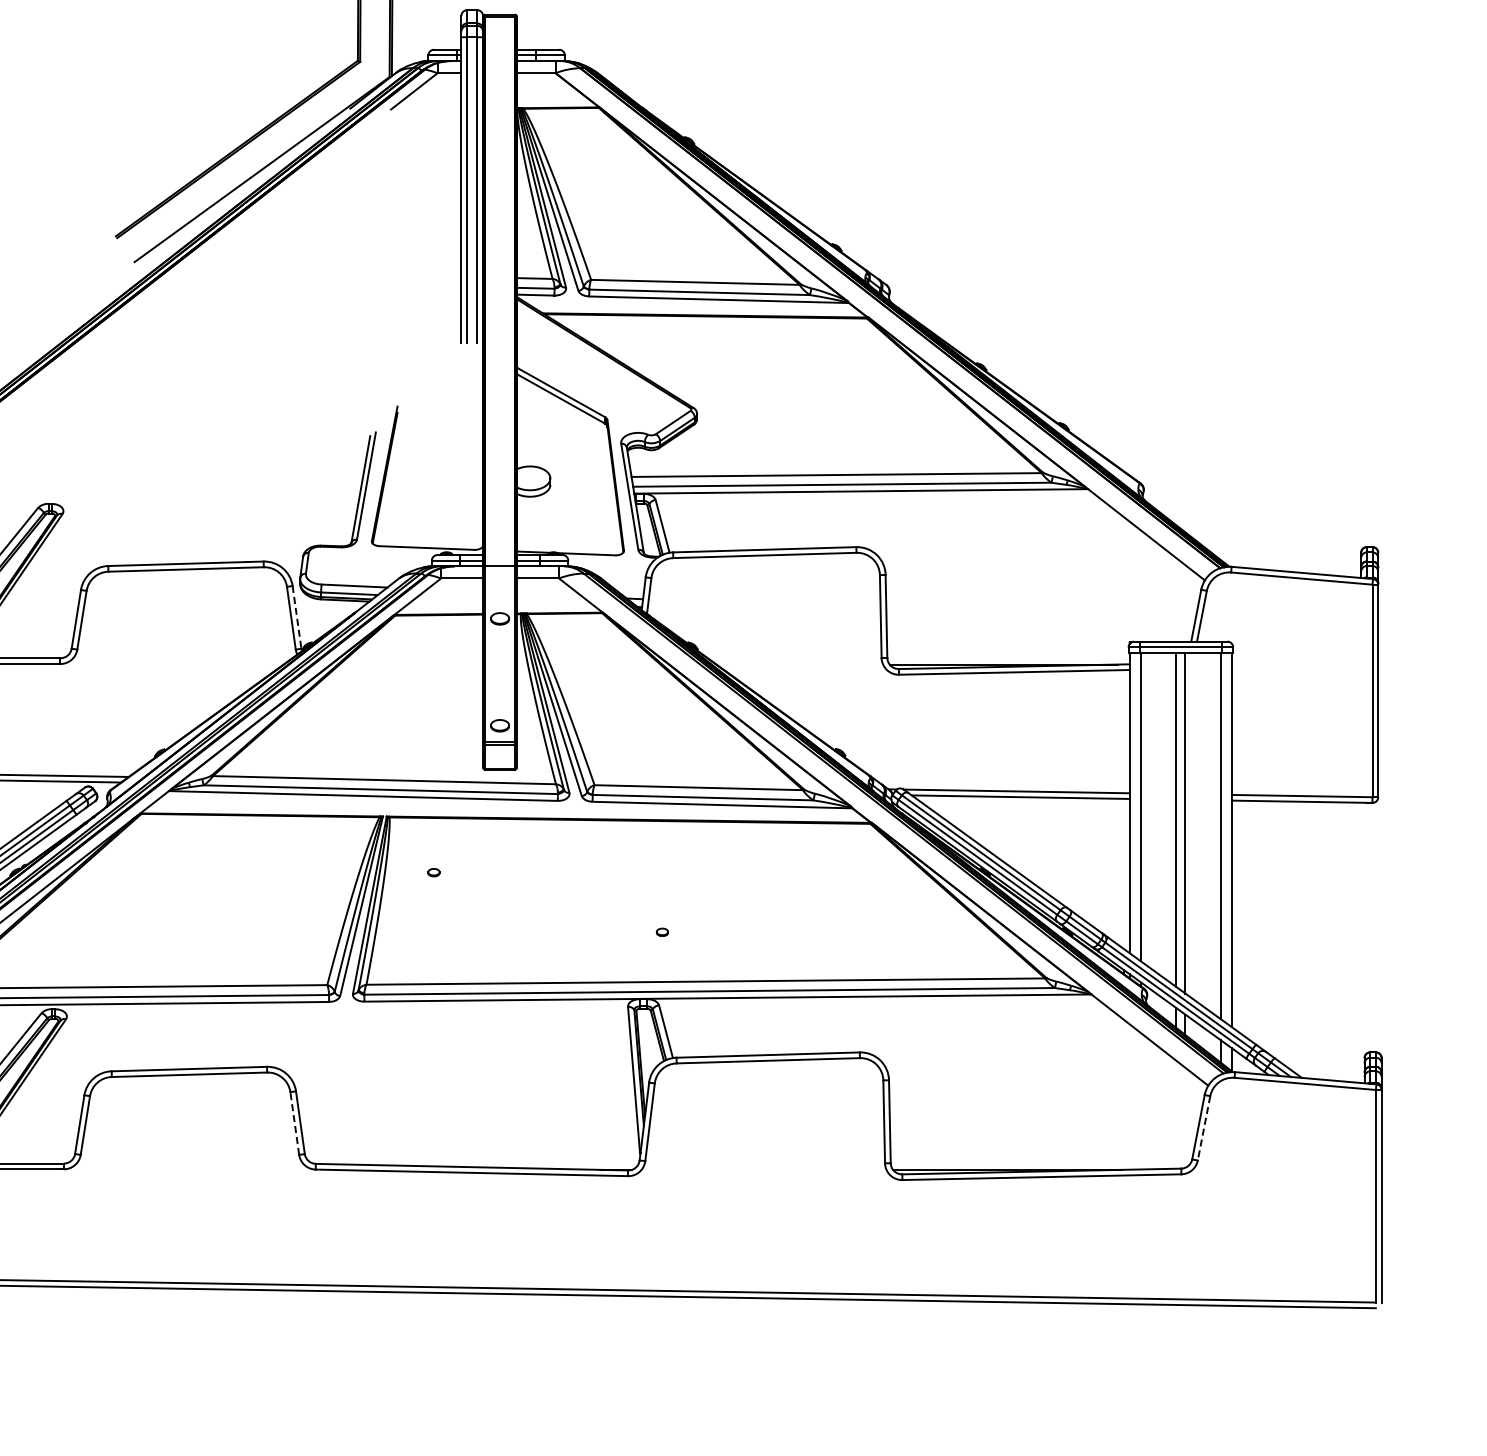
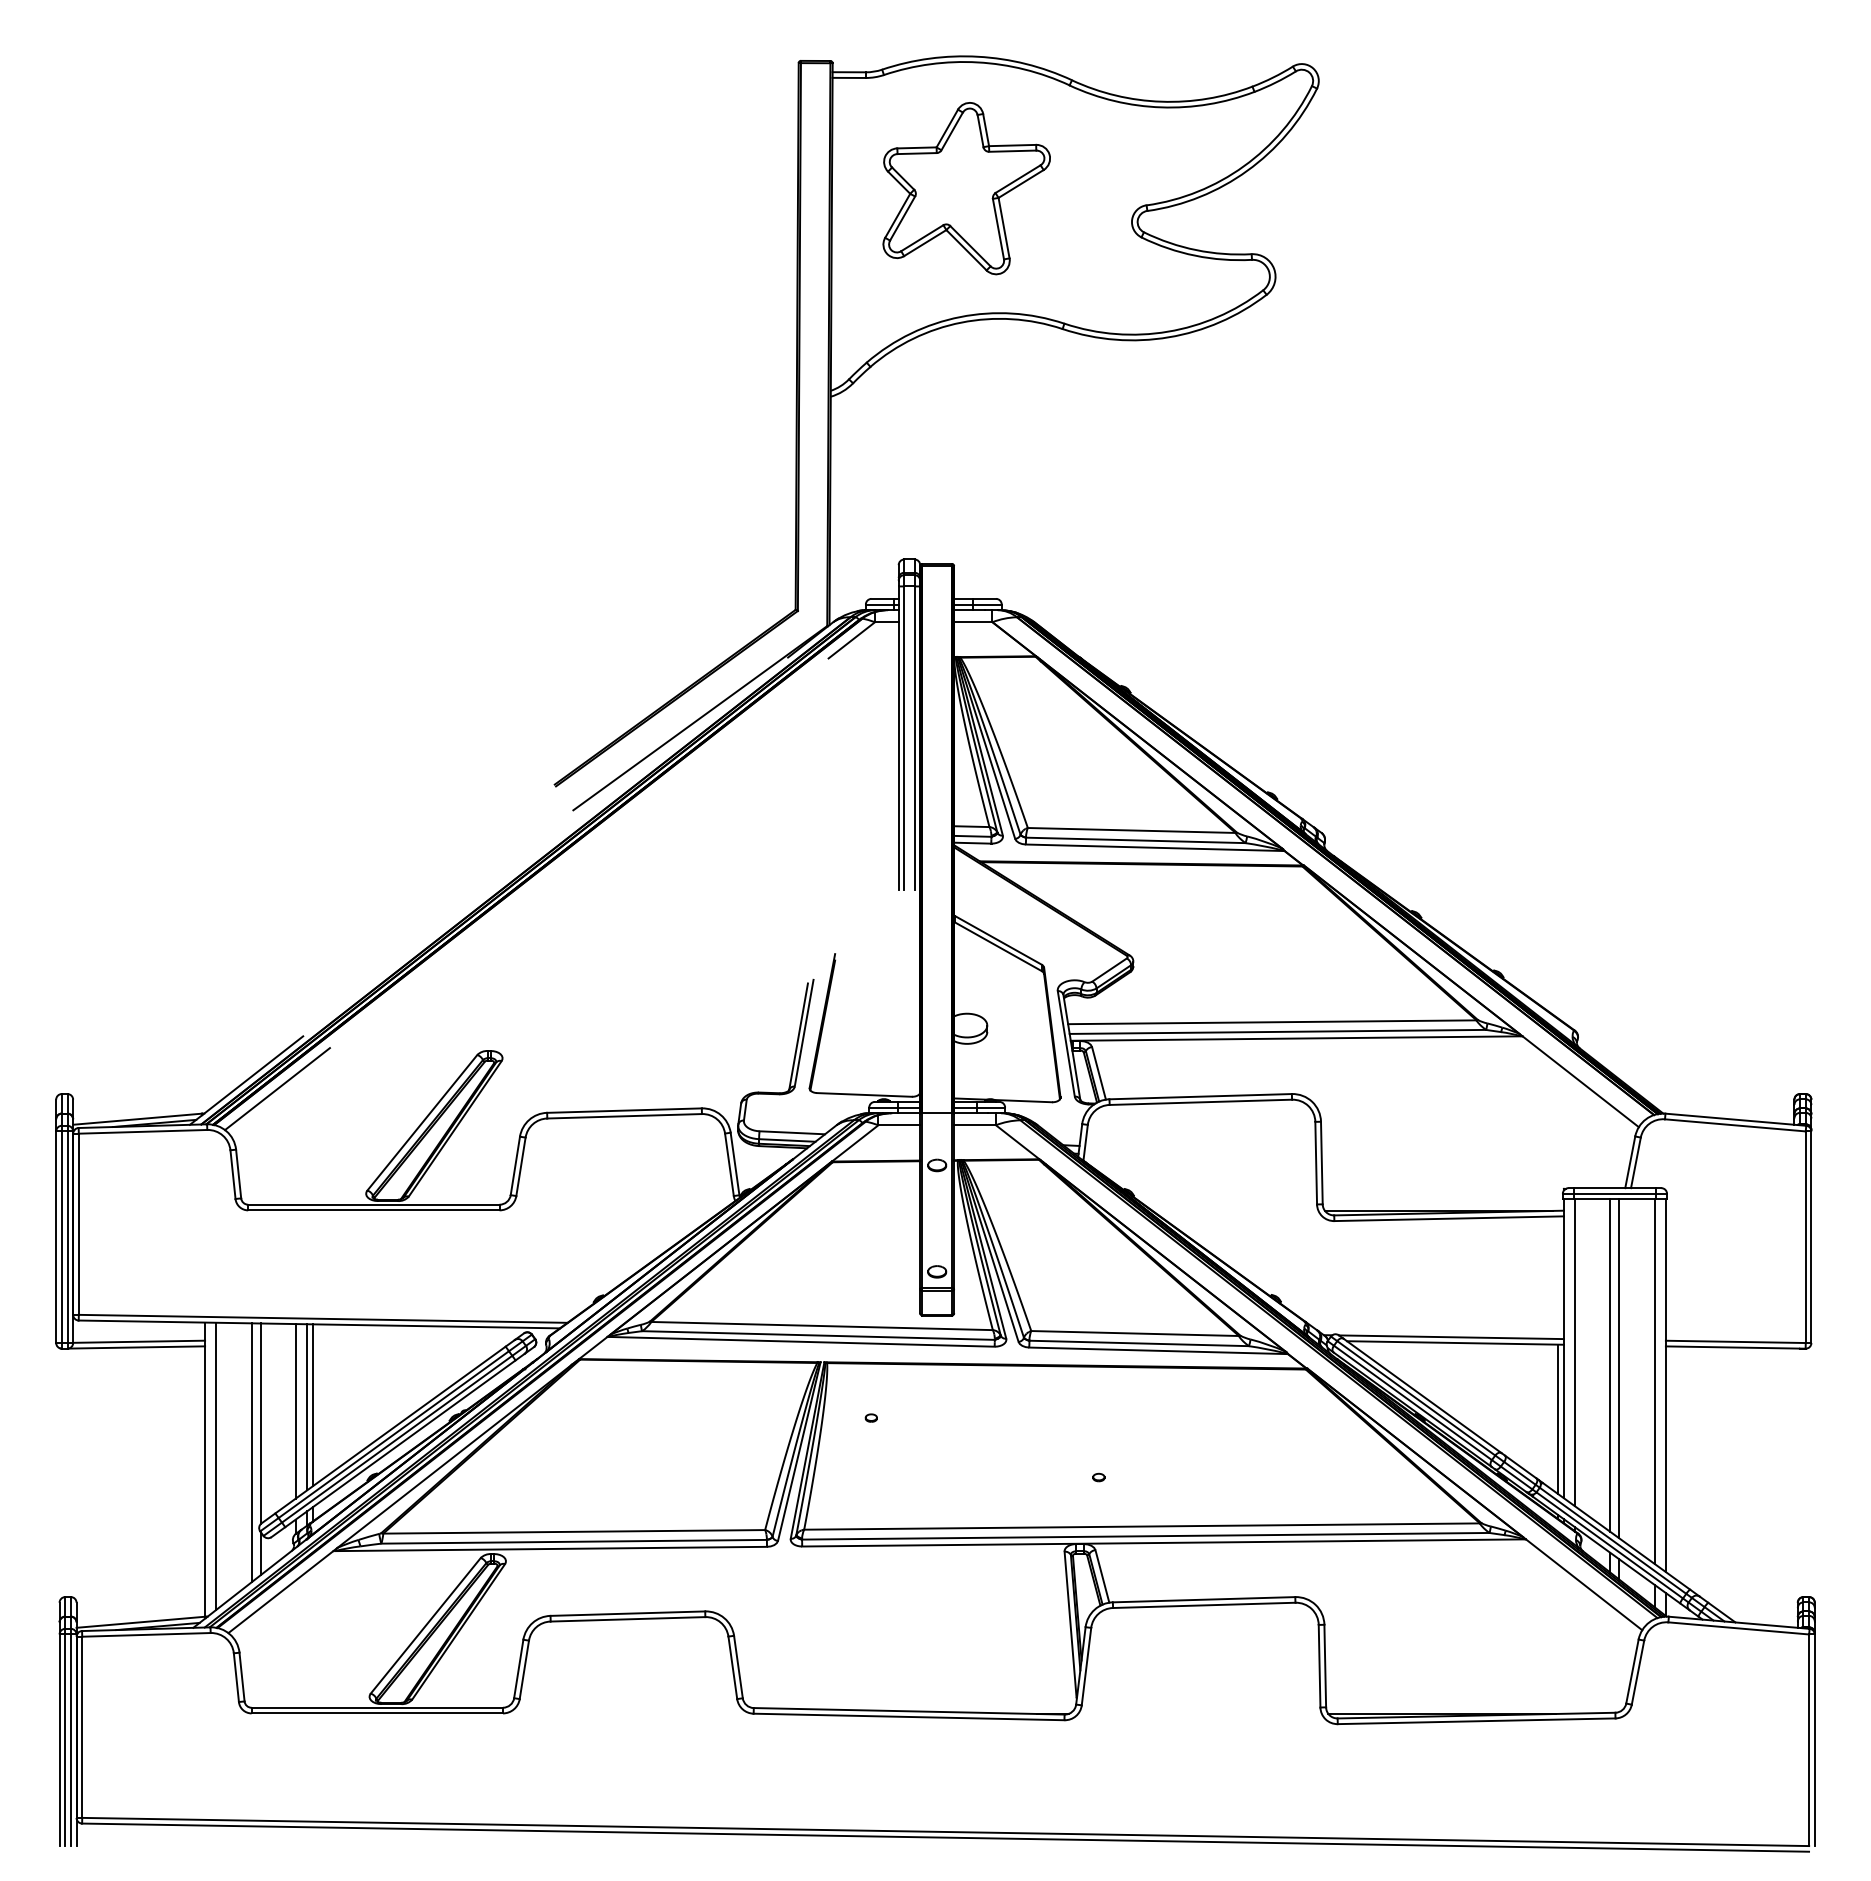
line: (297, 617) -> (735, 1164), dashed -> solid
line: (1124, 874) -> (1558, 1419), added
line: (294, 1123) -> (732, 1667), dashed -> solid
line: (1204, 1128) -> (1638, 1672), dashed -> solid

